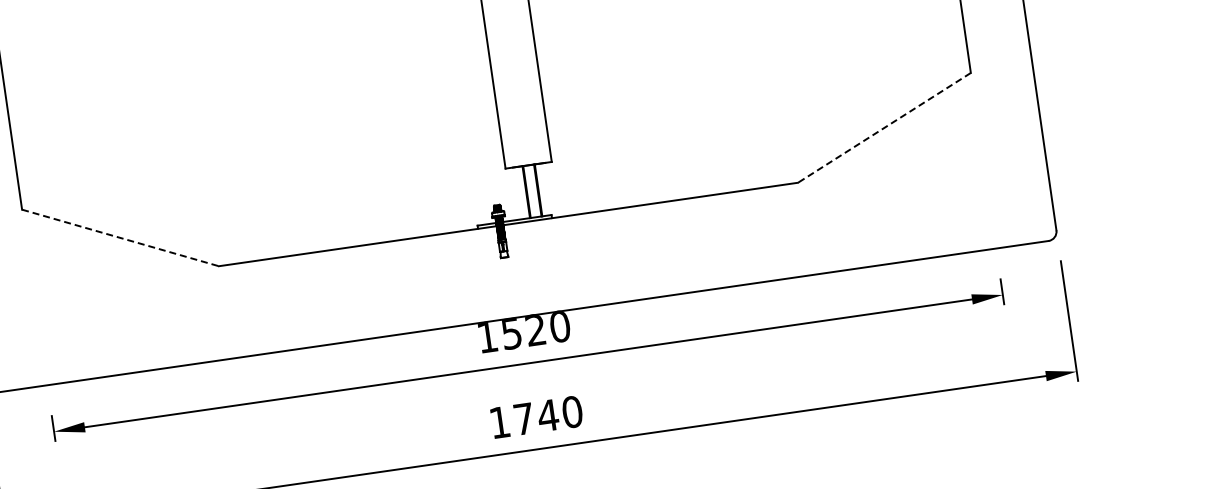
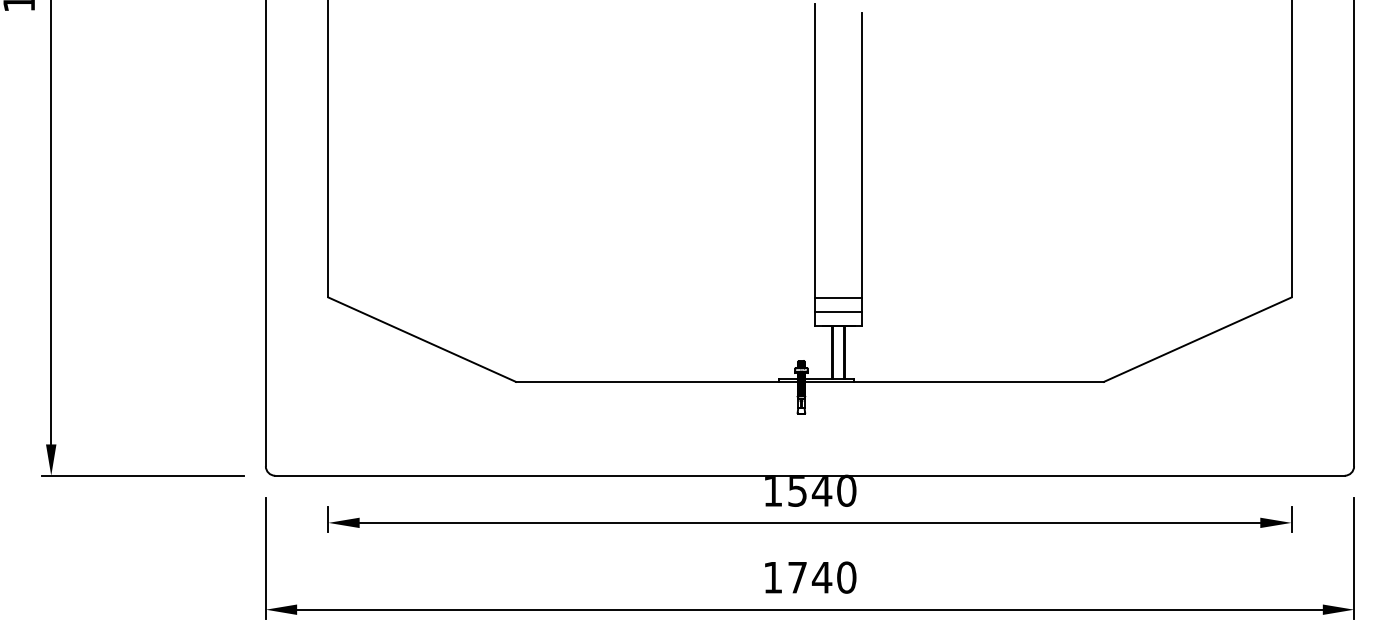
line: (884, 127) -> (1197, 339), dashed -> solid
line: (524, 138) -> (838, 298), added
line: (526, 152) -> (838, 312), added
line: (120, 237) -> (422, 339), dashed -> solid
text: (535, 329) -> (821, 490), 1520 -> 1540

